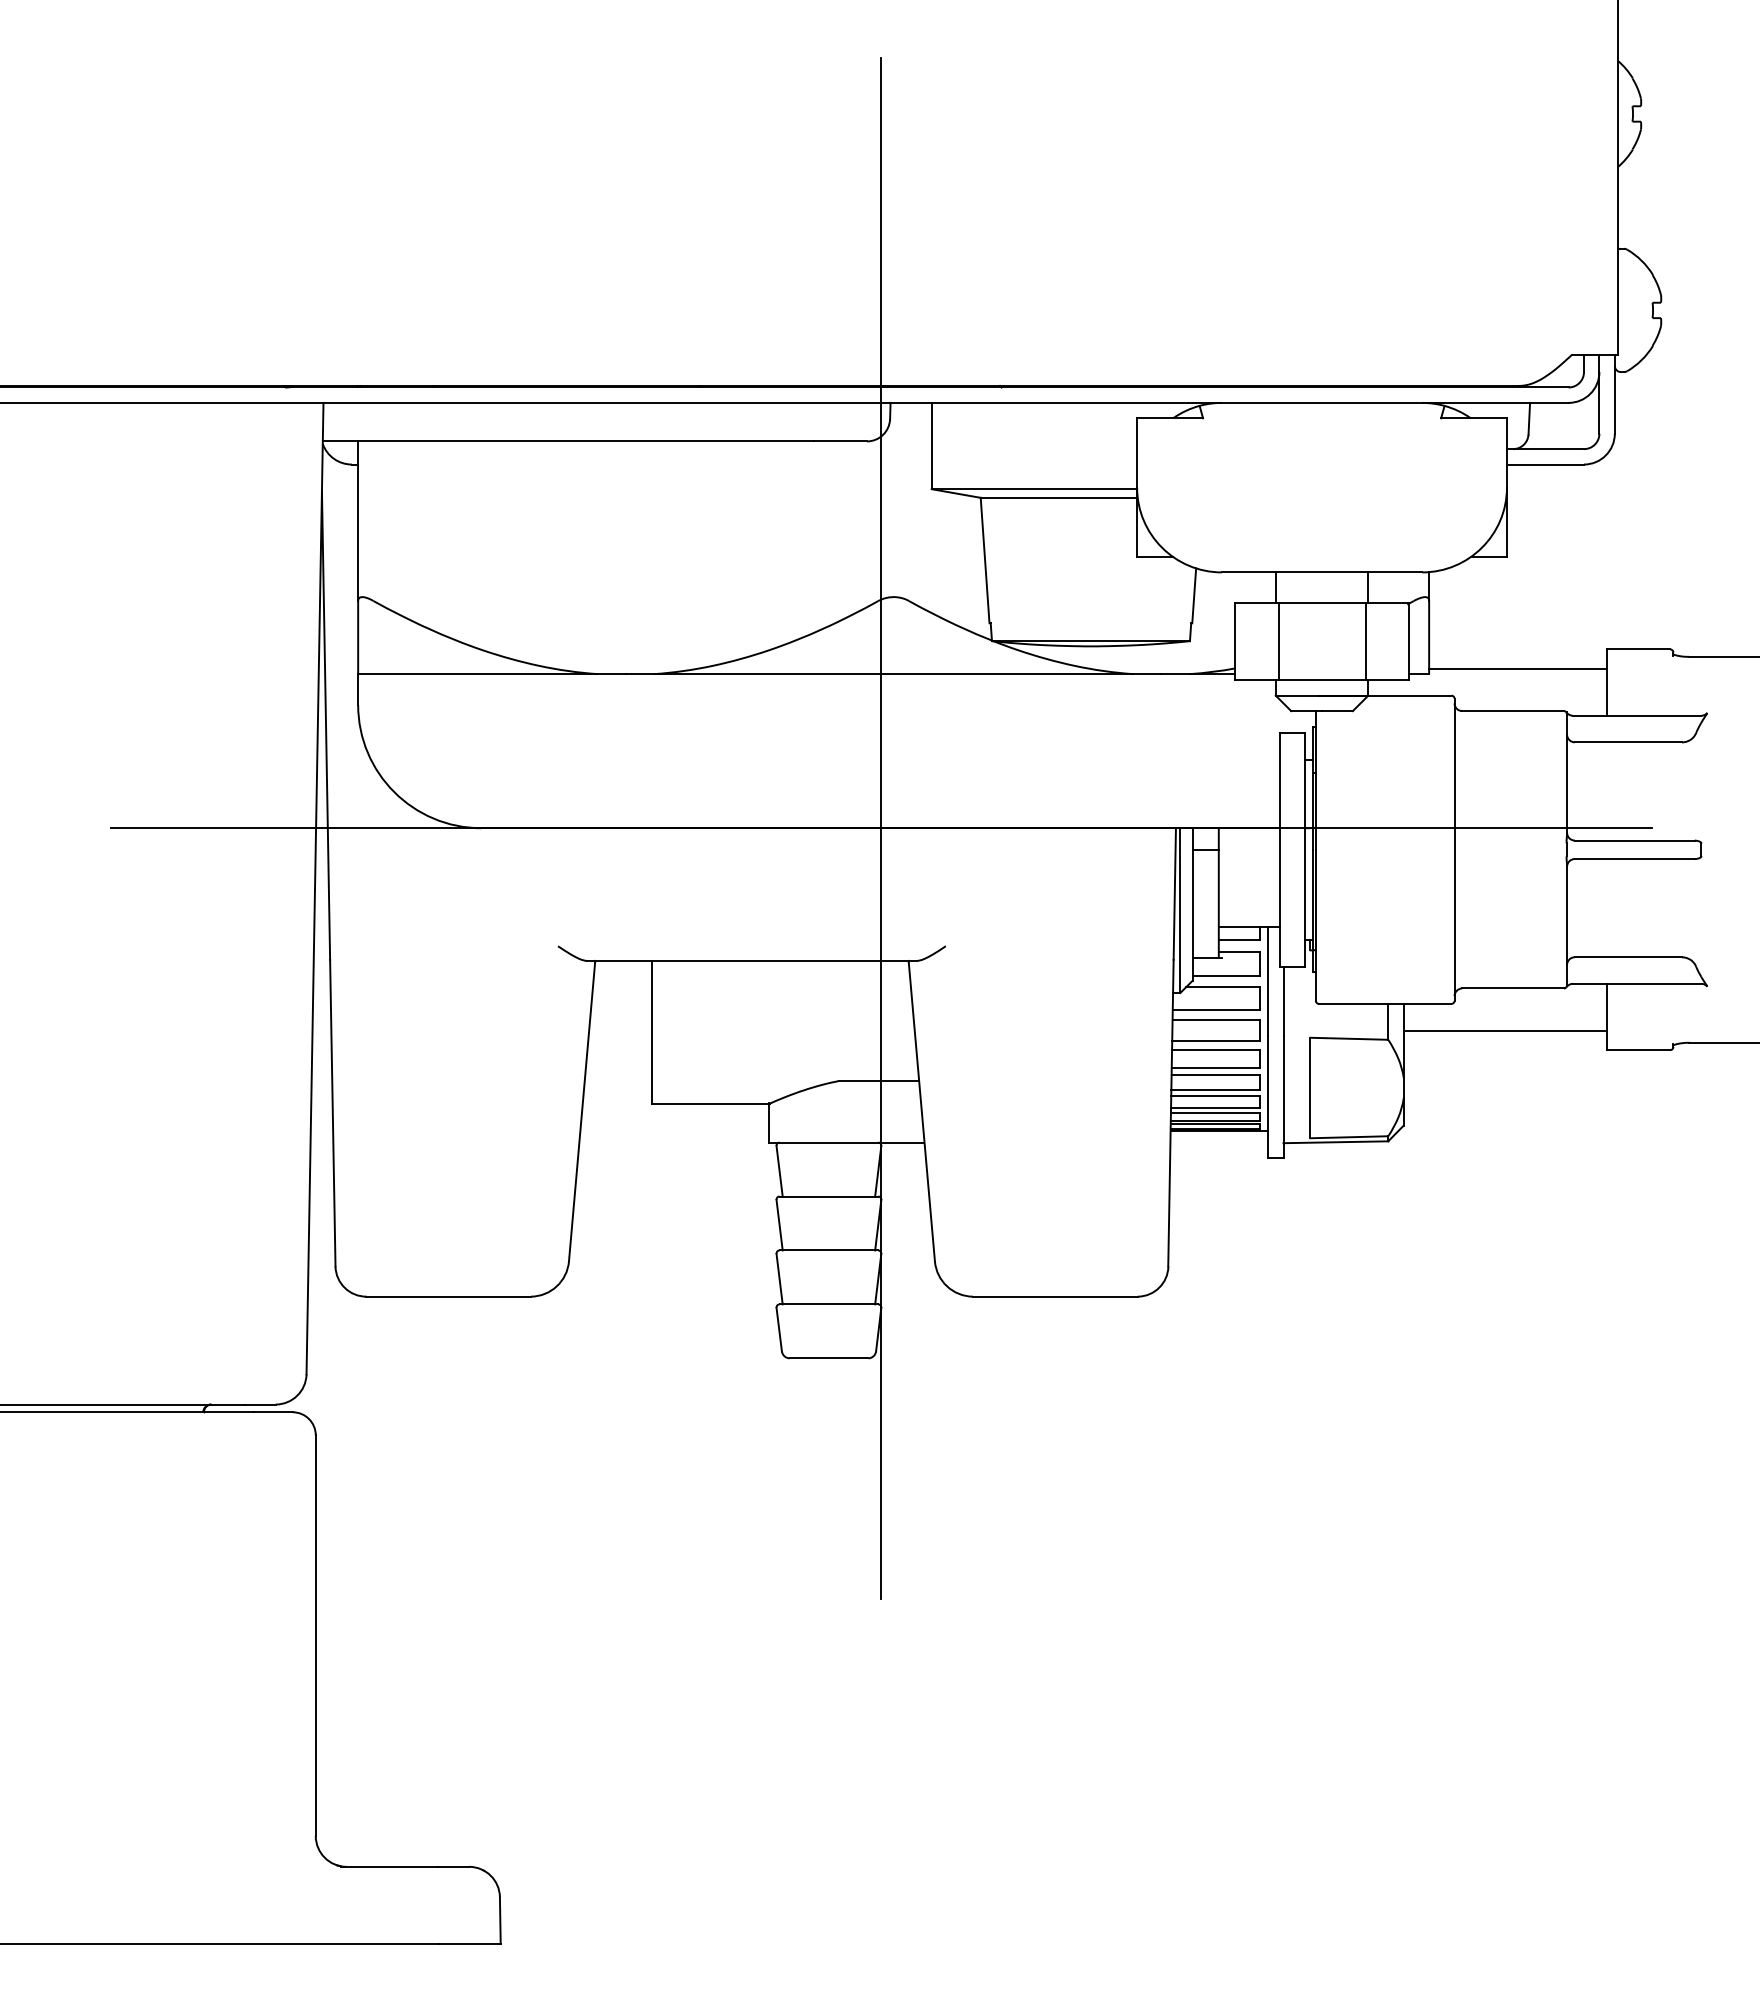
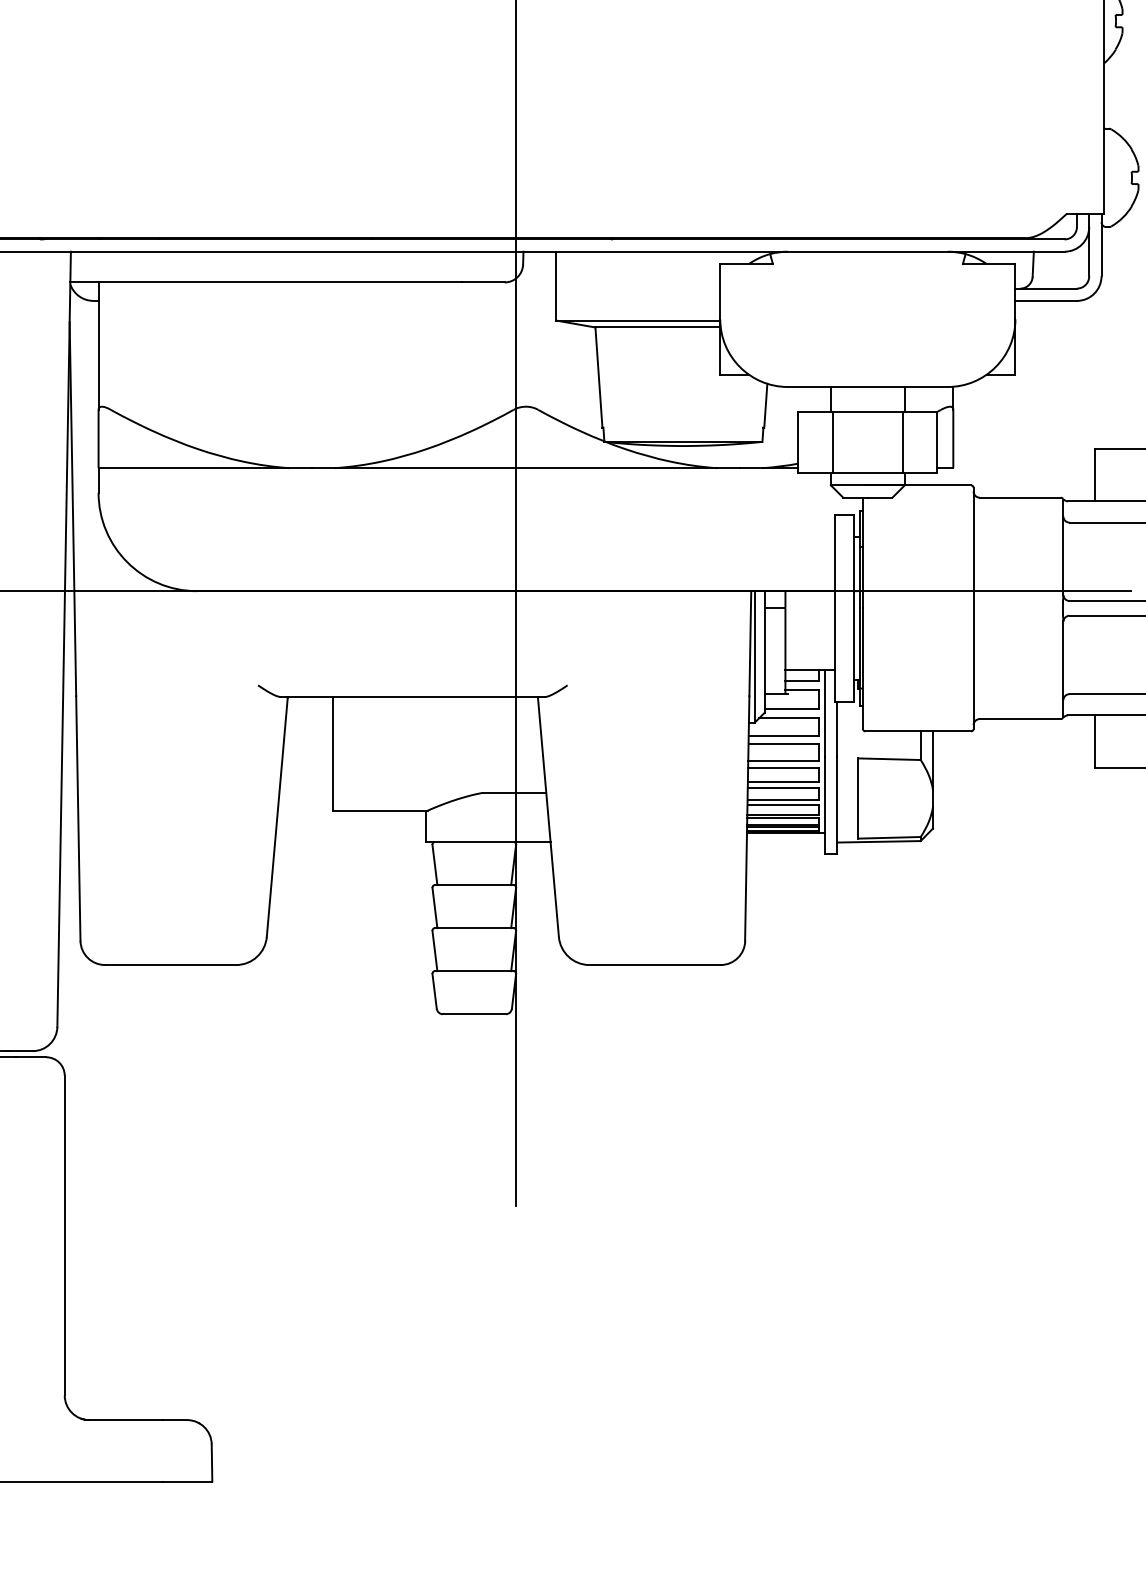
line: (1518, 668) -> (1024, 463), removed
line: (1505, 1030) -> (1014, 752), removed

